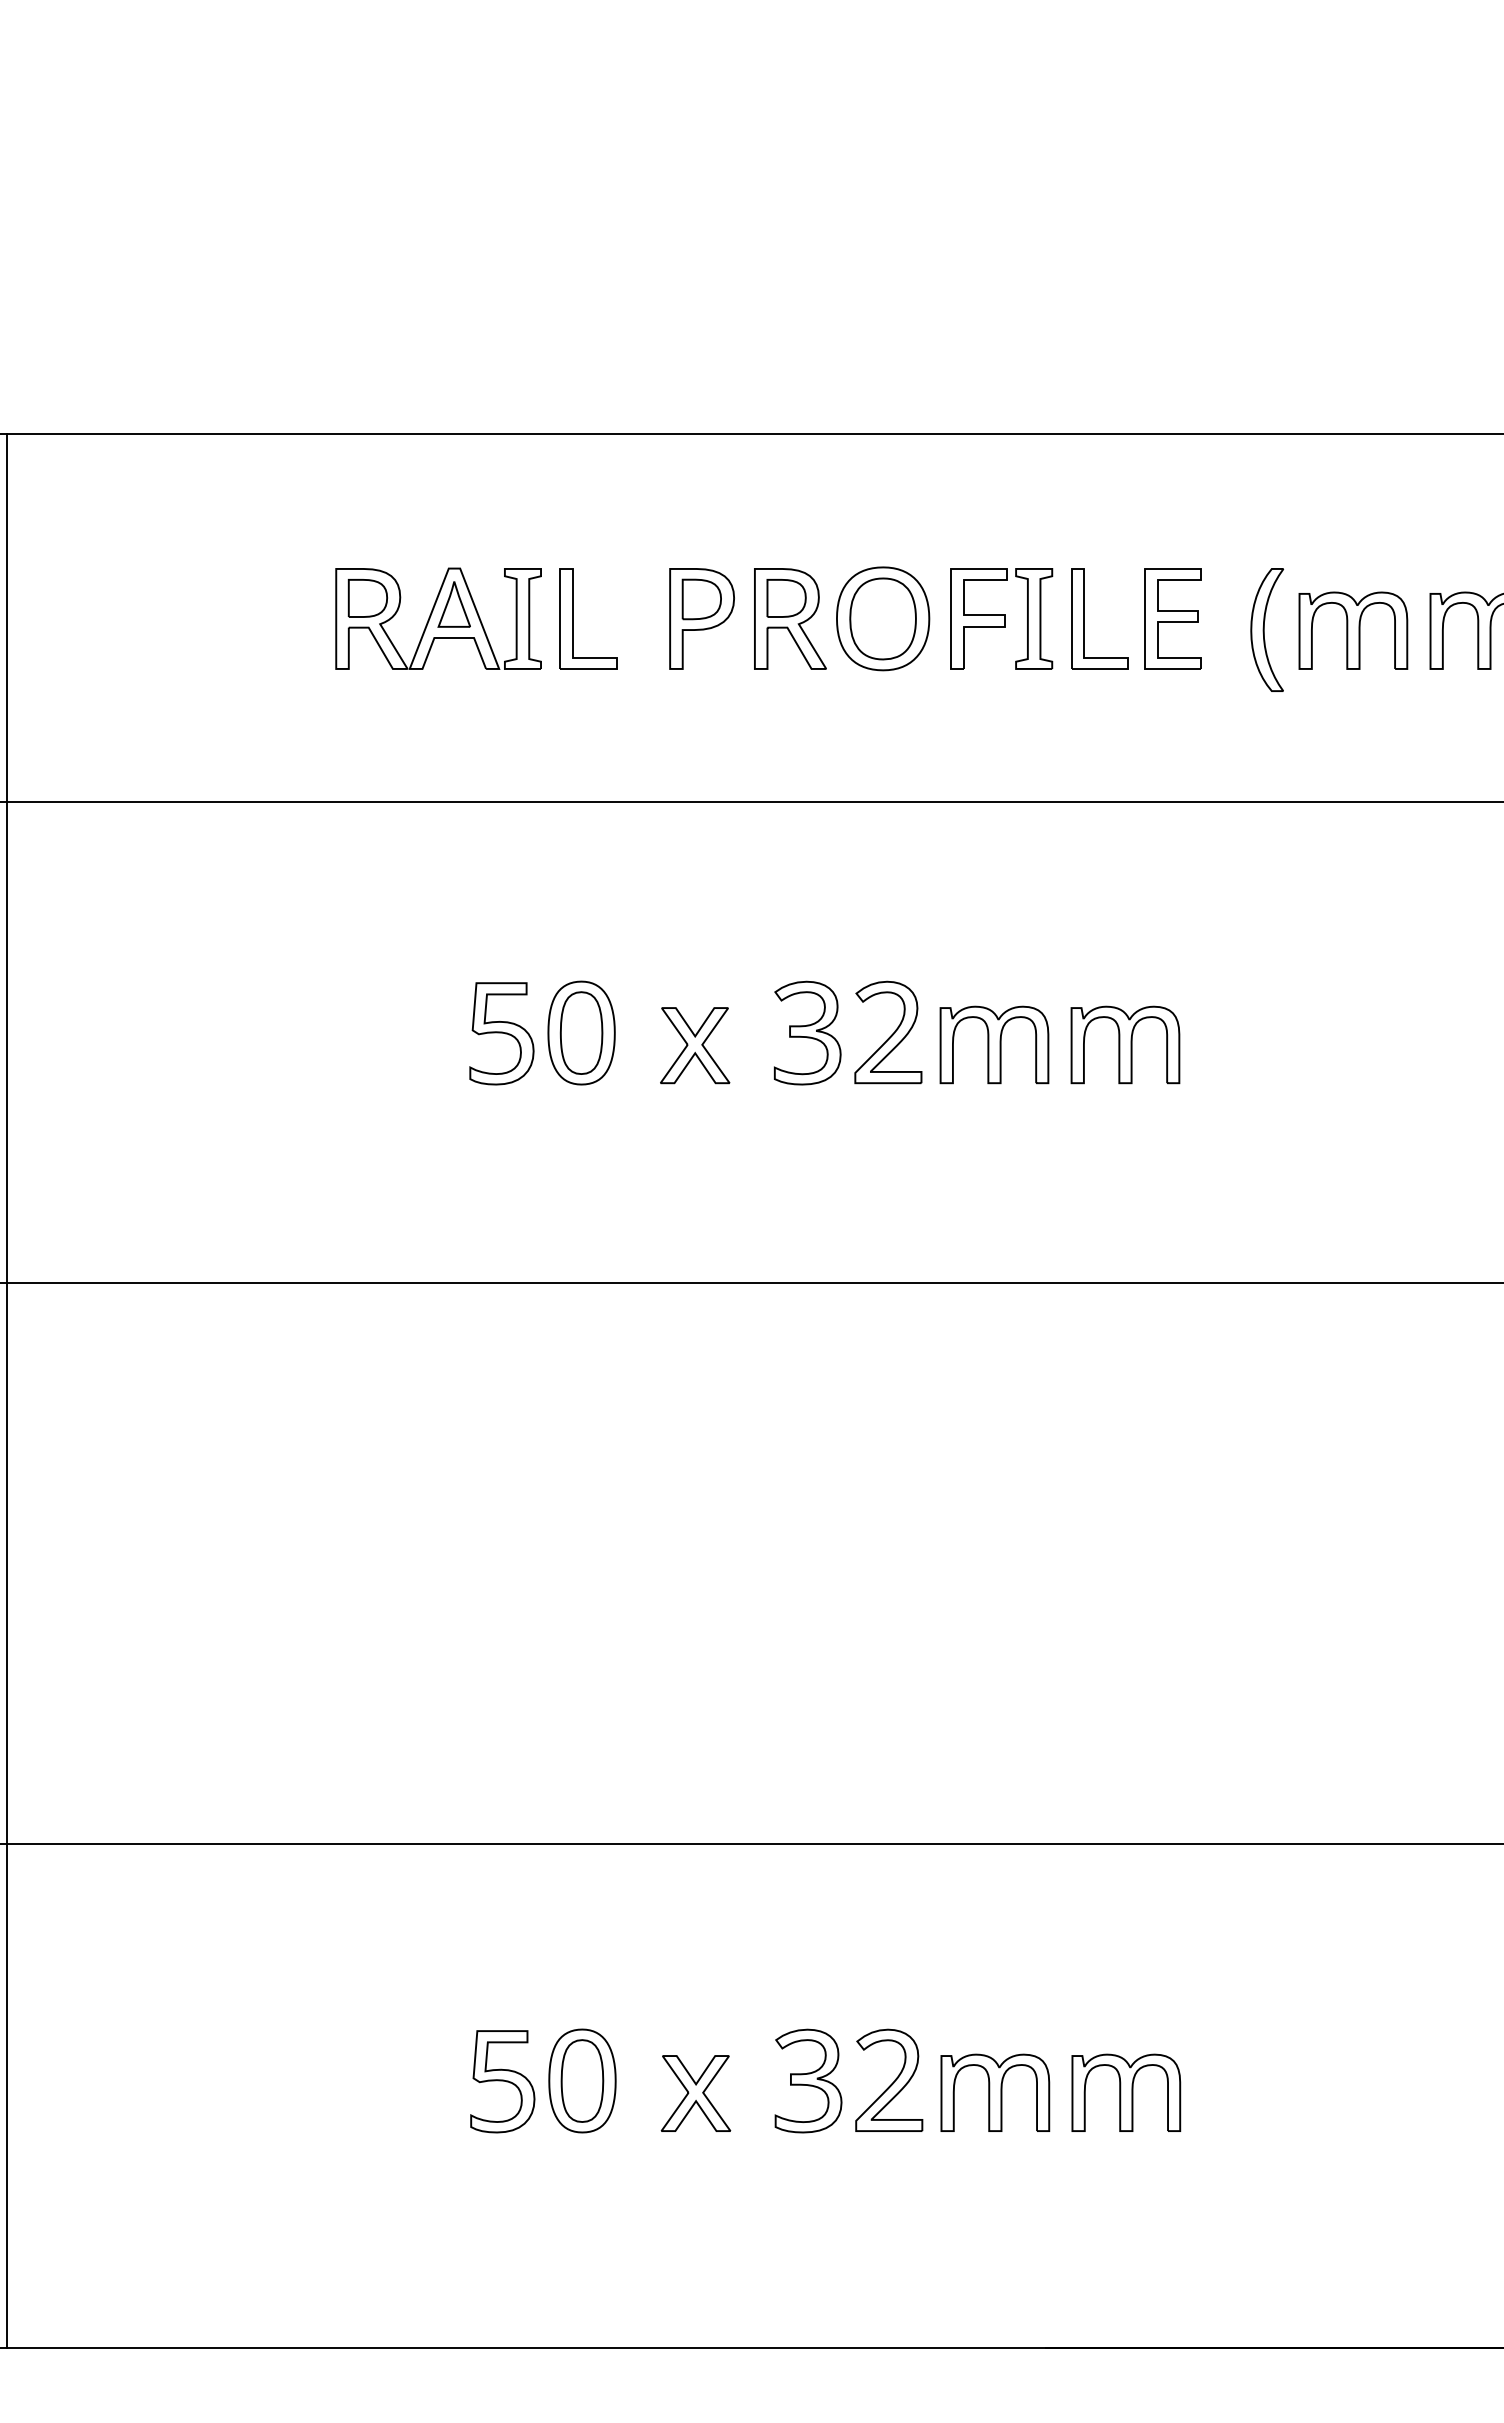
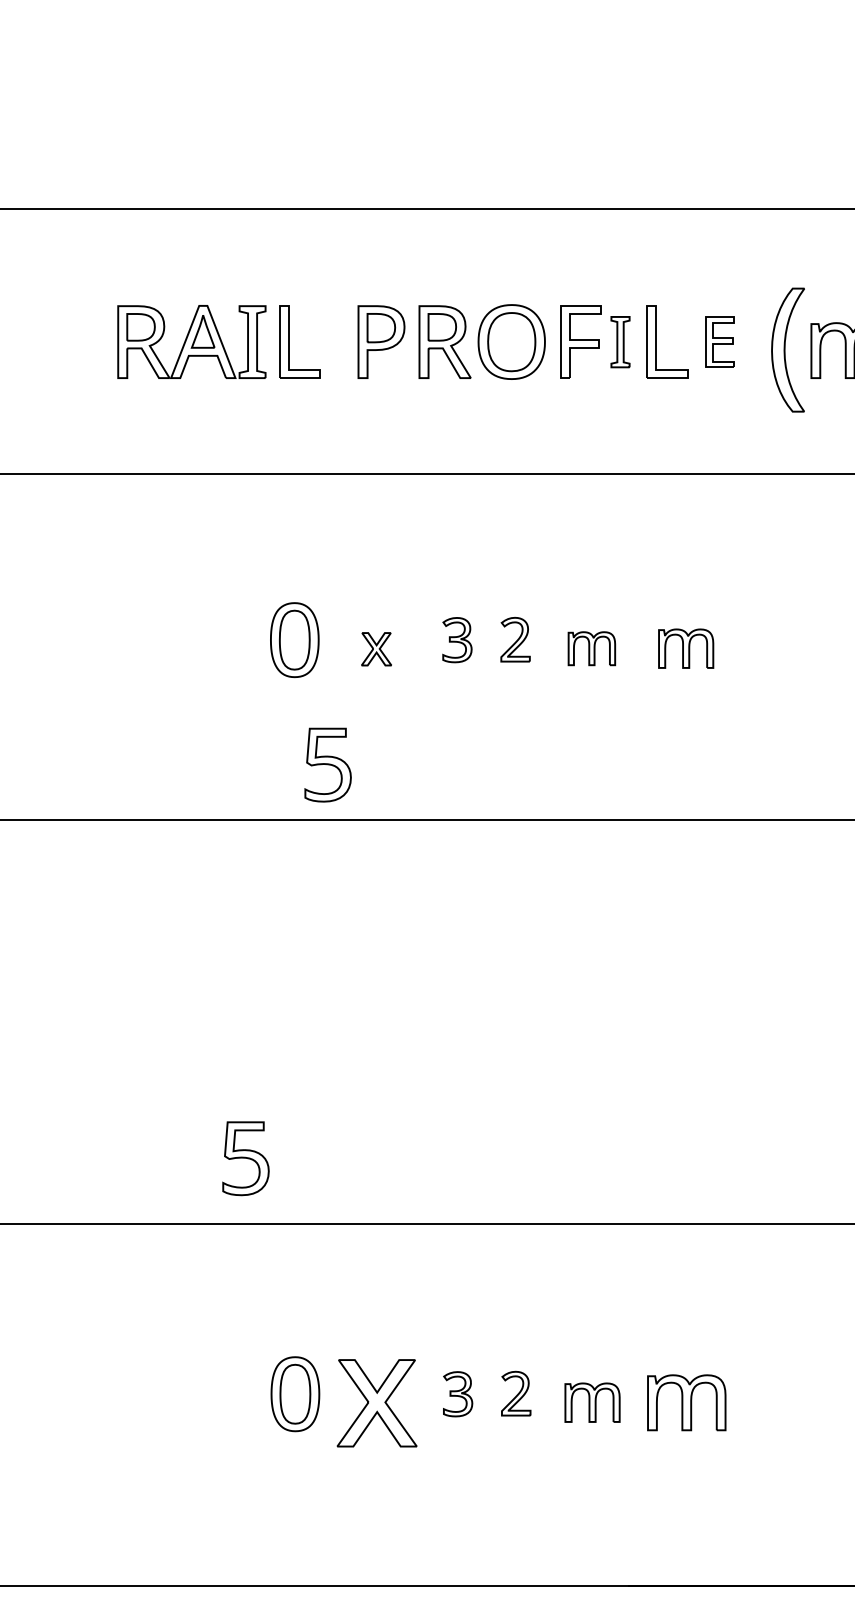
part: (1034, 618) -> (620, 341), size x0.7
part: (1172, 618) -> (720, 341), size x0.7
part: (1267, 629) -> (788, 349), size x1.4
part: (807, 1032) -> (457, 639), size x0.6
part: (888, 1032) -> (515, 639), size x0.6
part: (501, 1033) -> (327, 764), moved
part: (994, 1044) -> (591, 648), size x0.6
part: (1125, 1044) -> (686, 648), size x0.7
part: (695, 1045) -> (376, 649), size x0.6
part: (889, 2079) -> (516, 1393), size x0.6
part: (808, 2080) -> (458, 1393), size x0.6
part: (502, 2081) -> (245, 1158), moved
part: (995, 2092) -> (592, 1402), size x0.7
part: (695, 2093) -> (376, 1403), size x1.6

